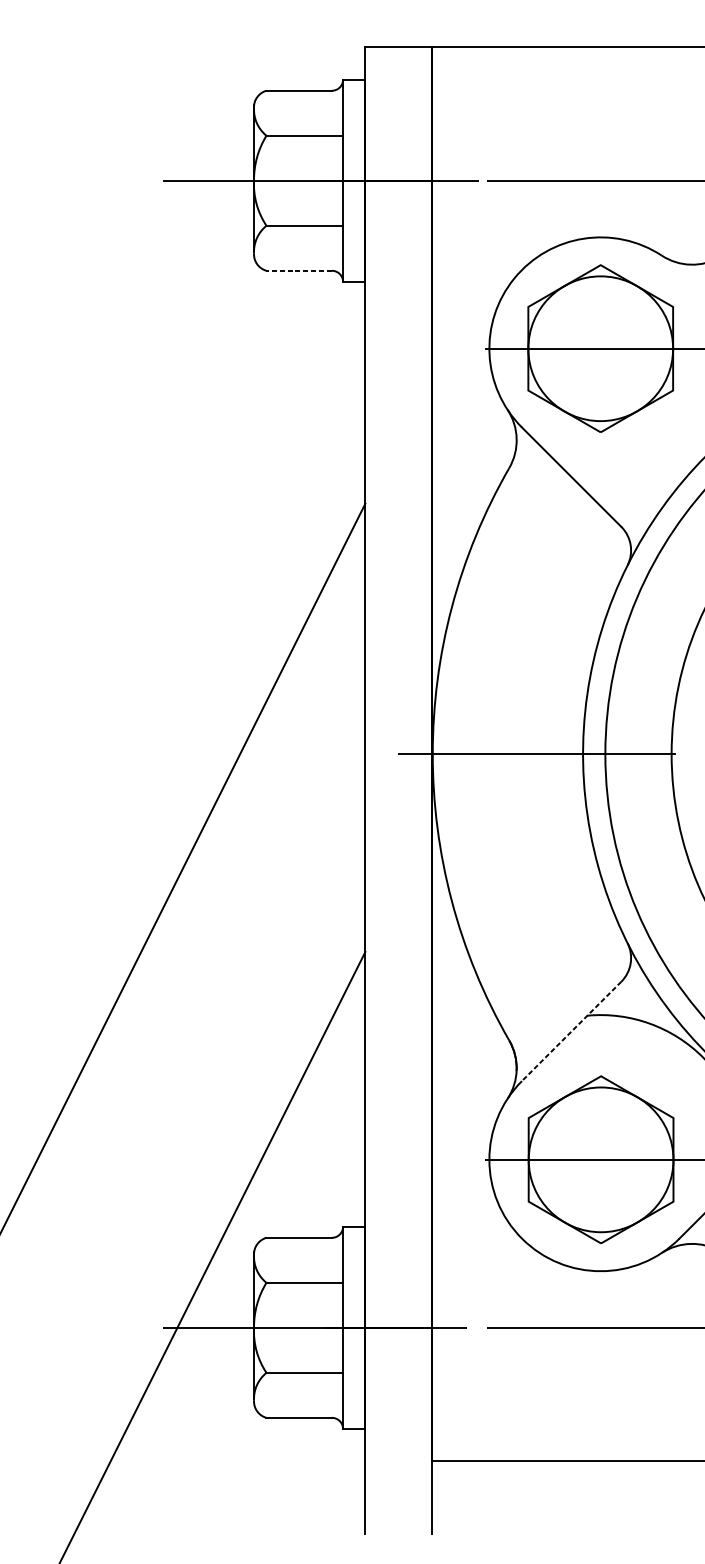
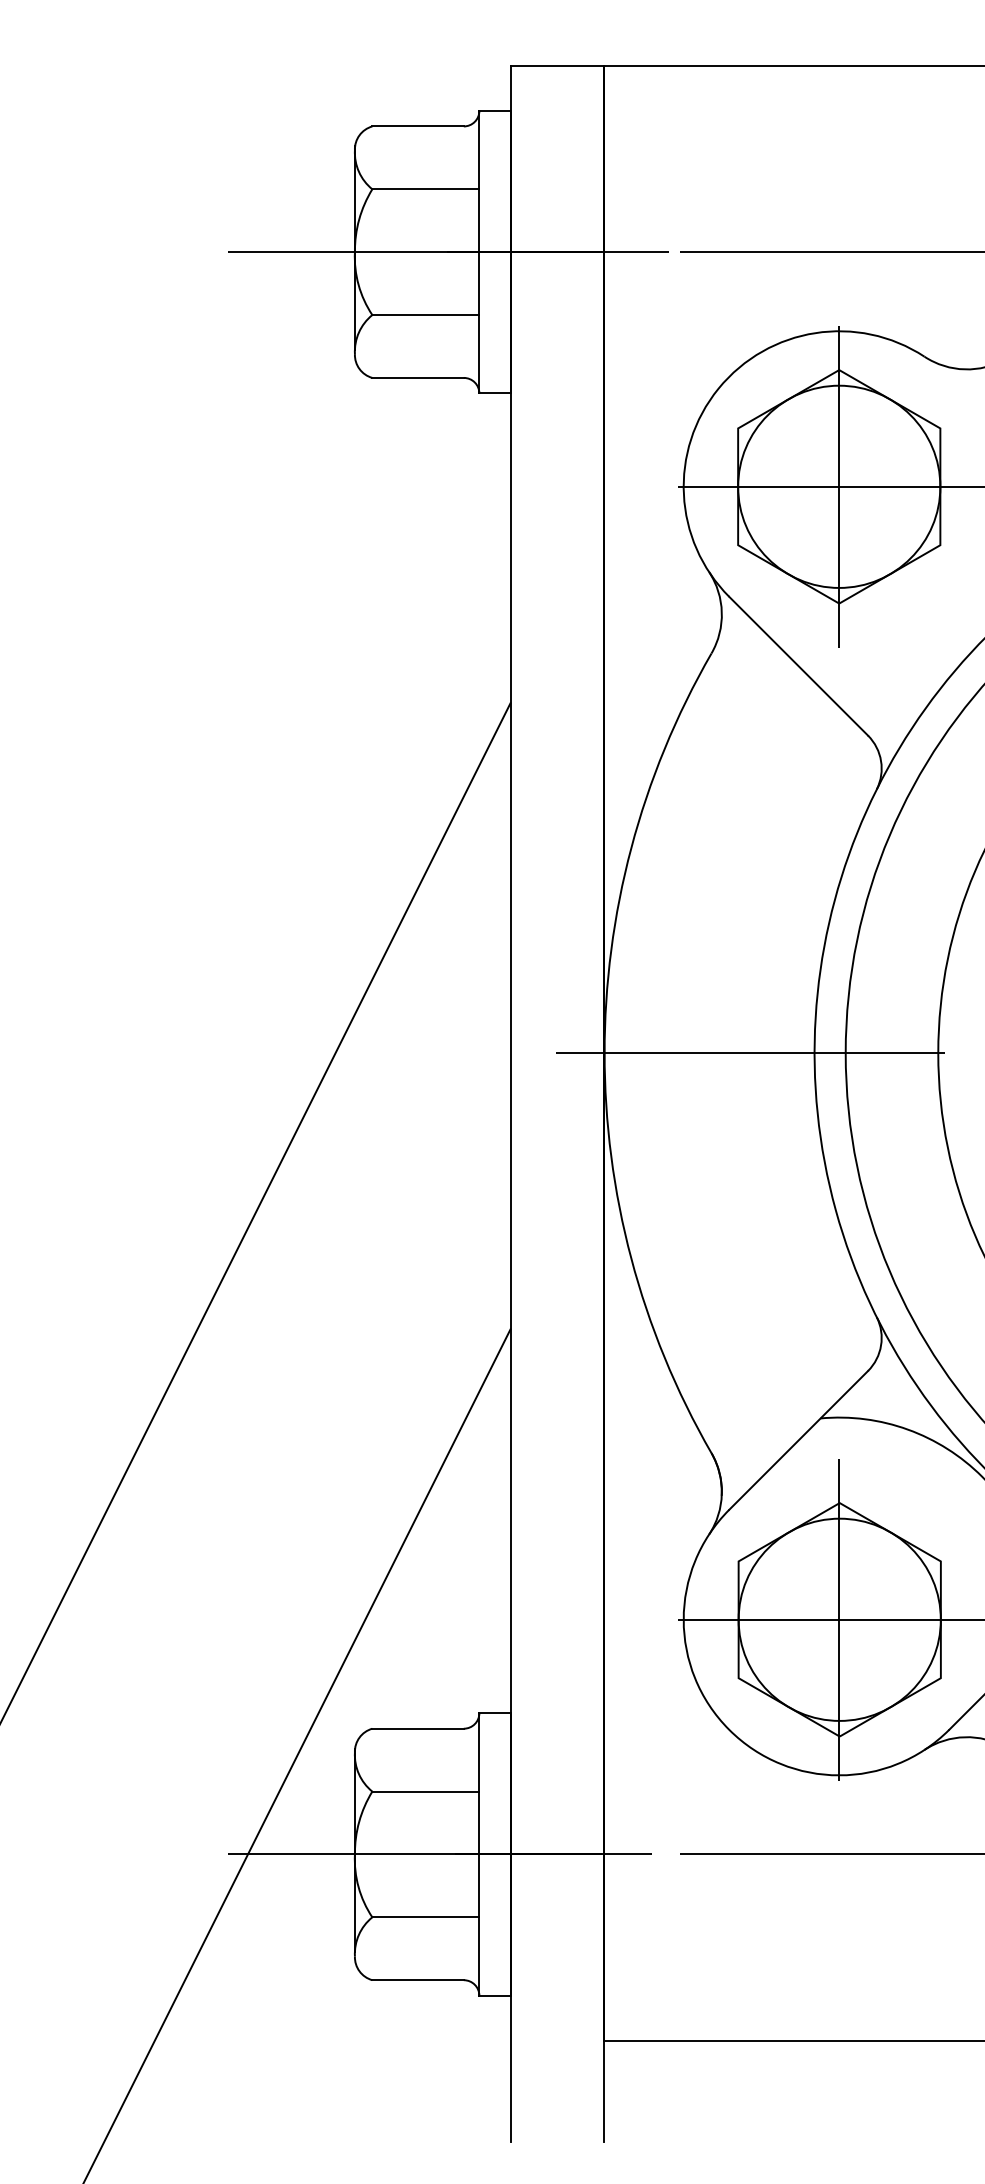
line: (299, 270) -> (418, 377), dashed -> solid
line: (600, 348) -> (839, 486), added
line: (571, 1031) -> (798, 1440), dashed -> solid
line: (600, 1159) -> (839, 1619), added

